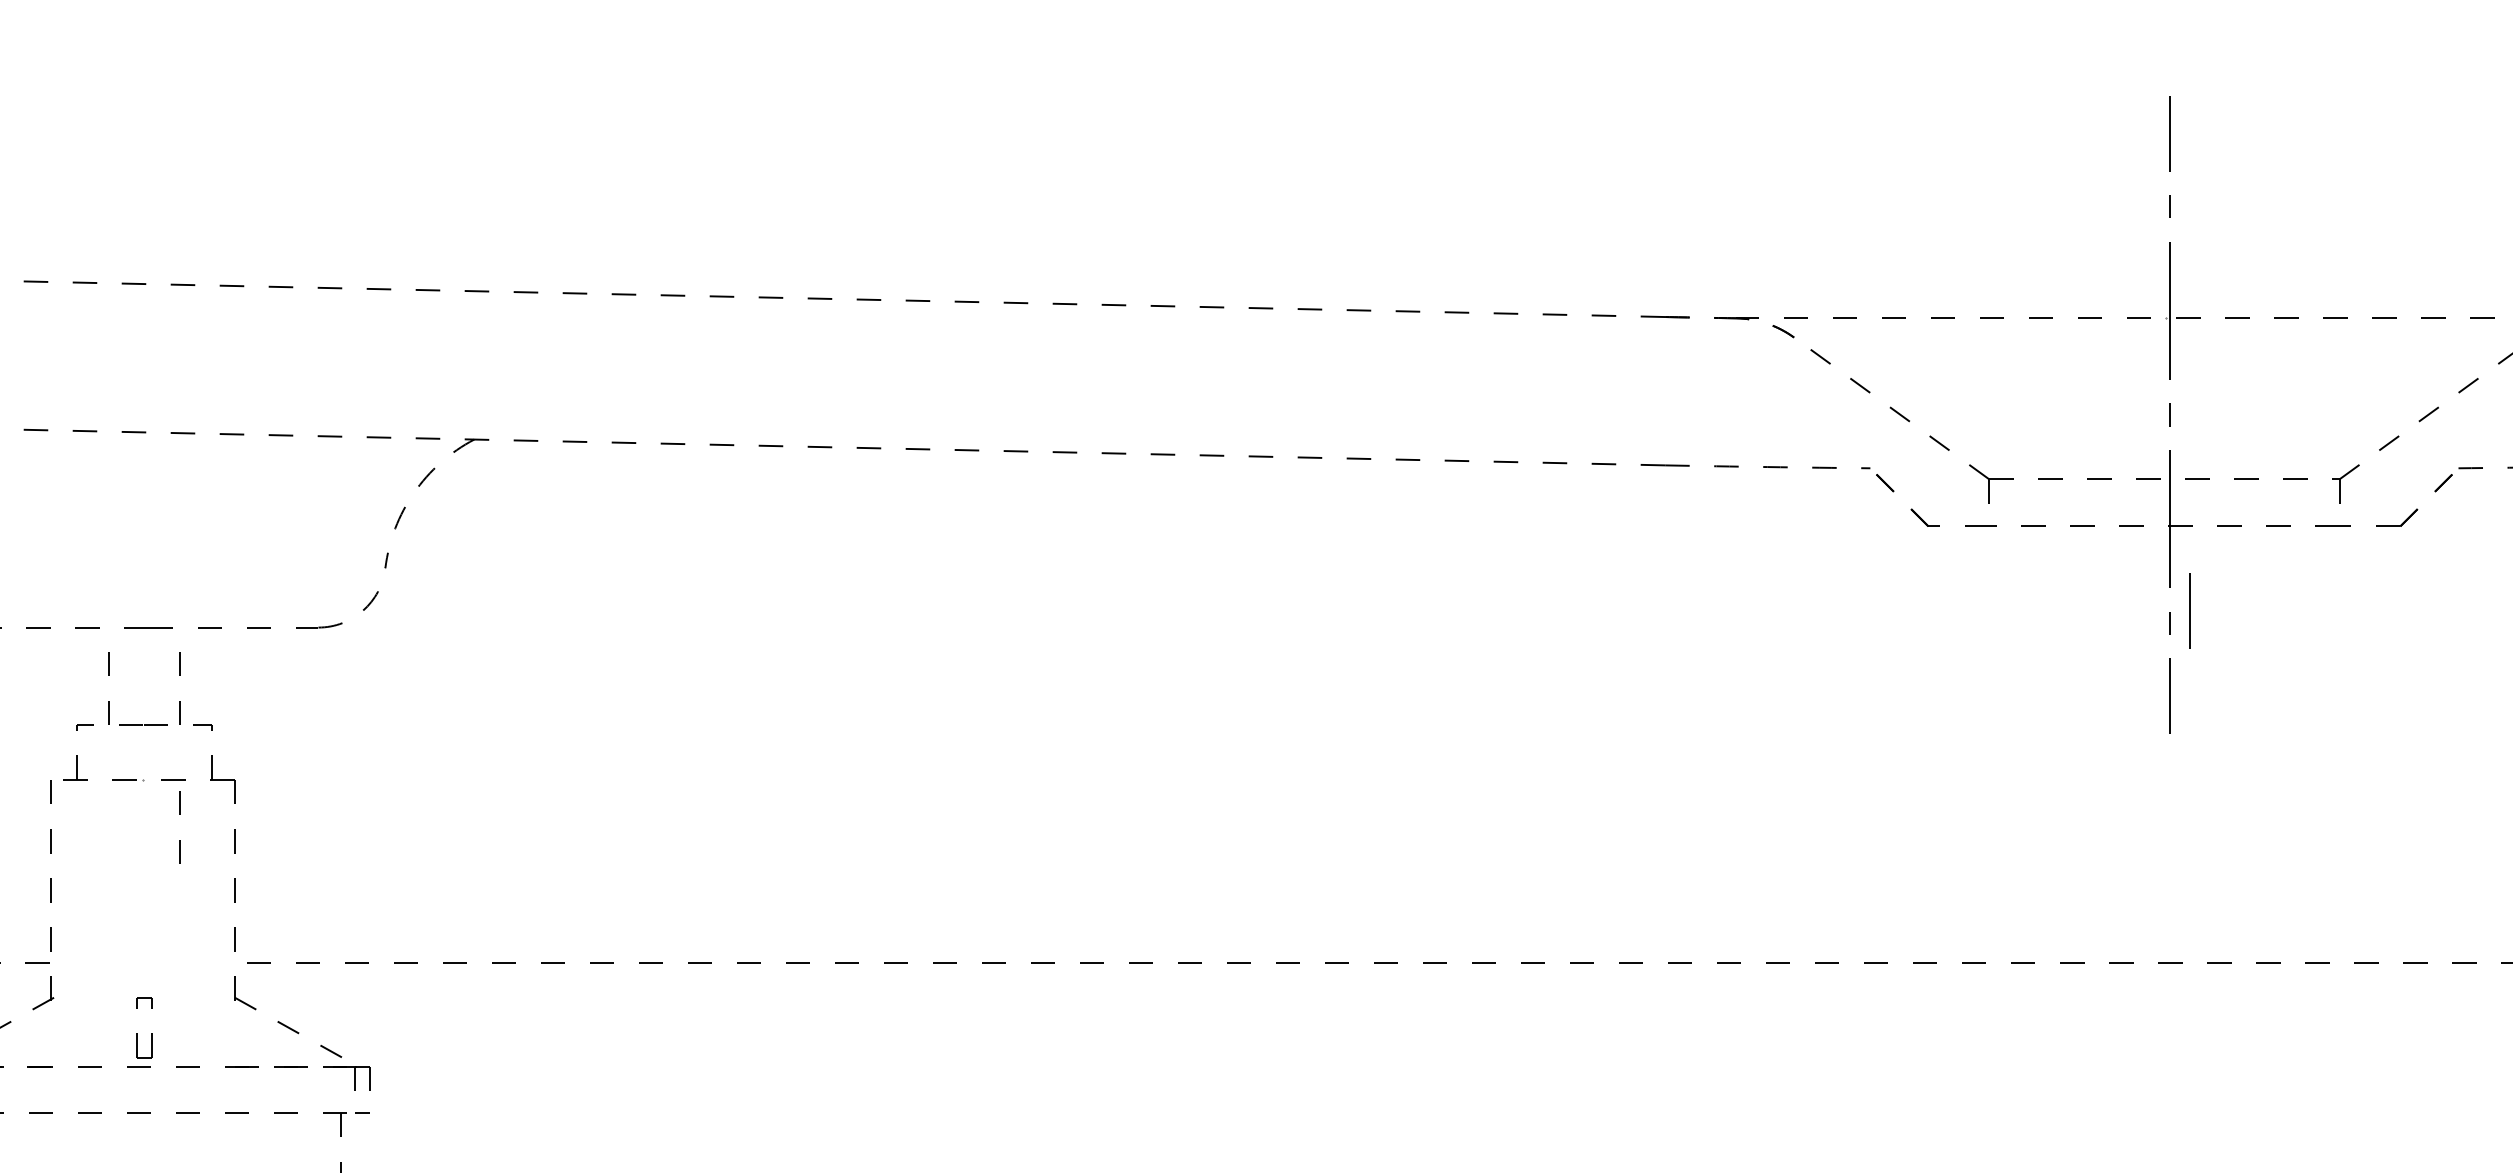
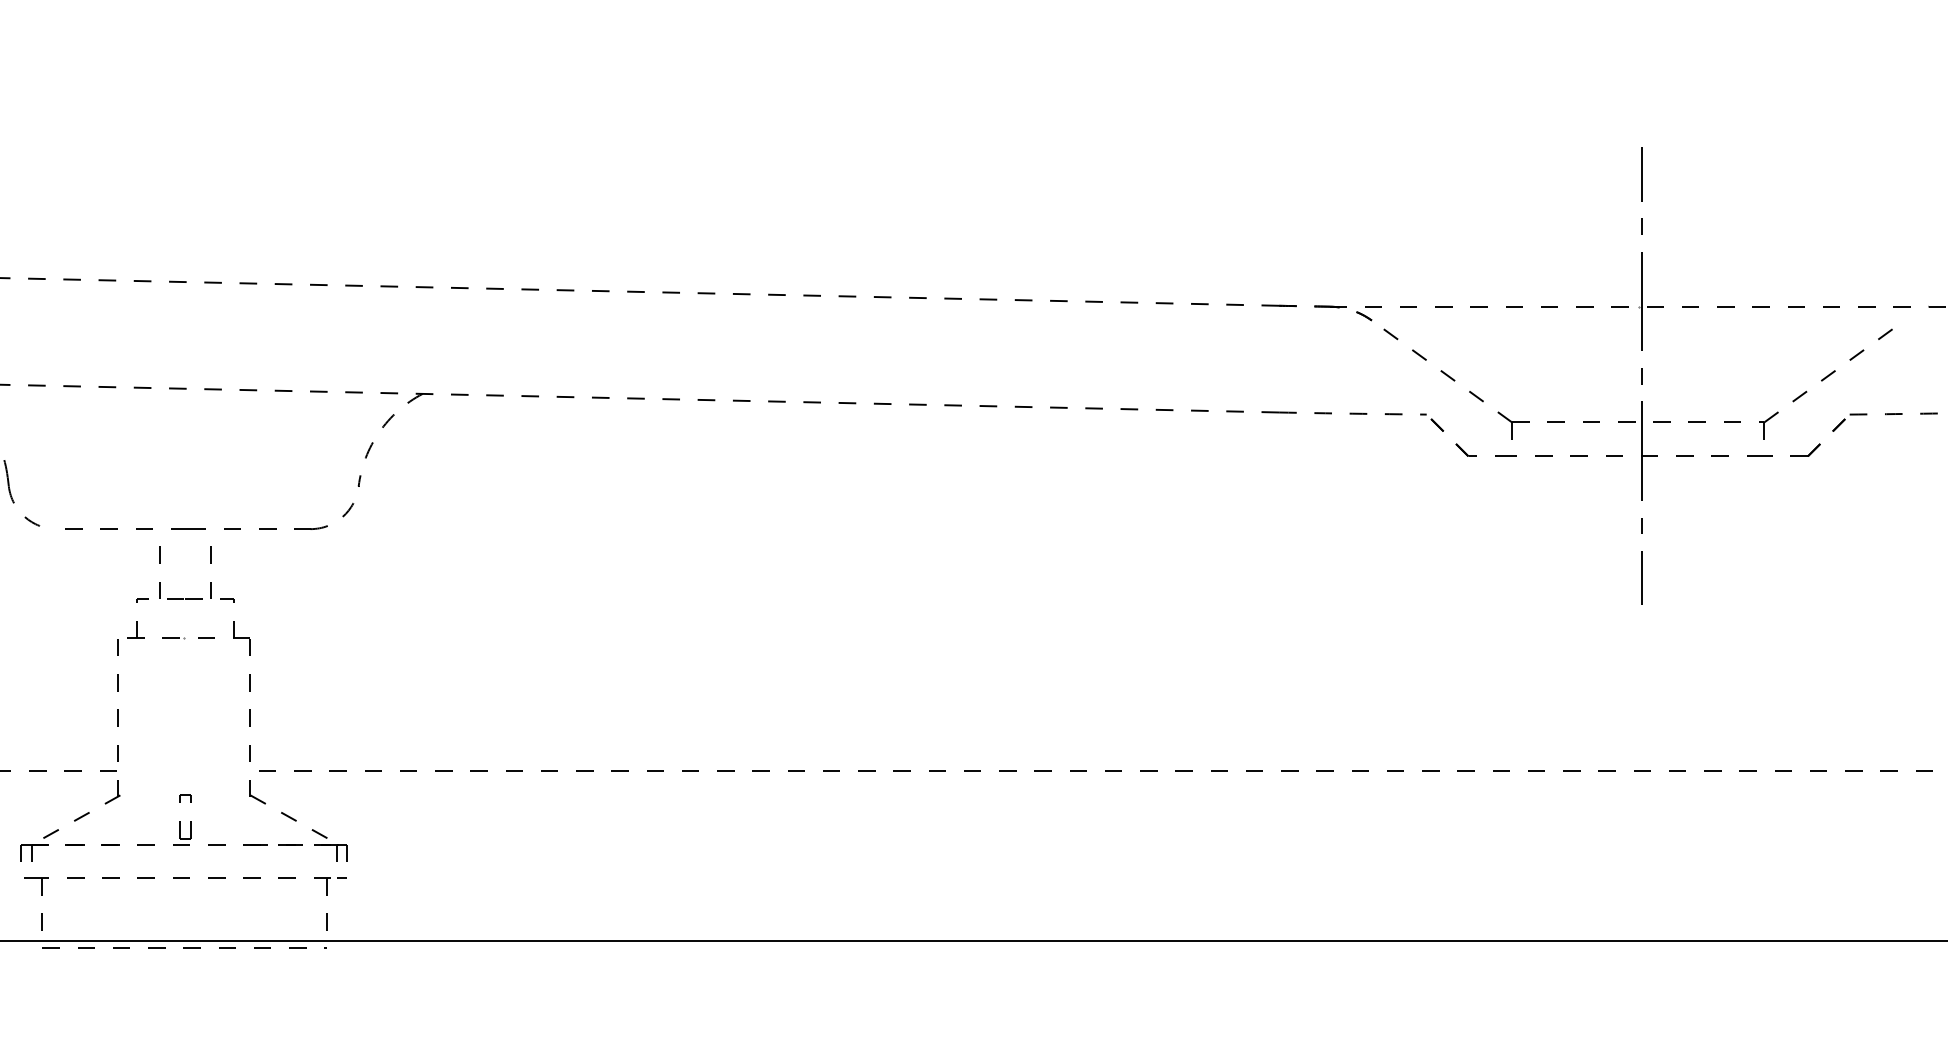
line: (2188, 609) -> (1655, 516), removed
line: (179, 814) -> (210, 663), removed

